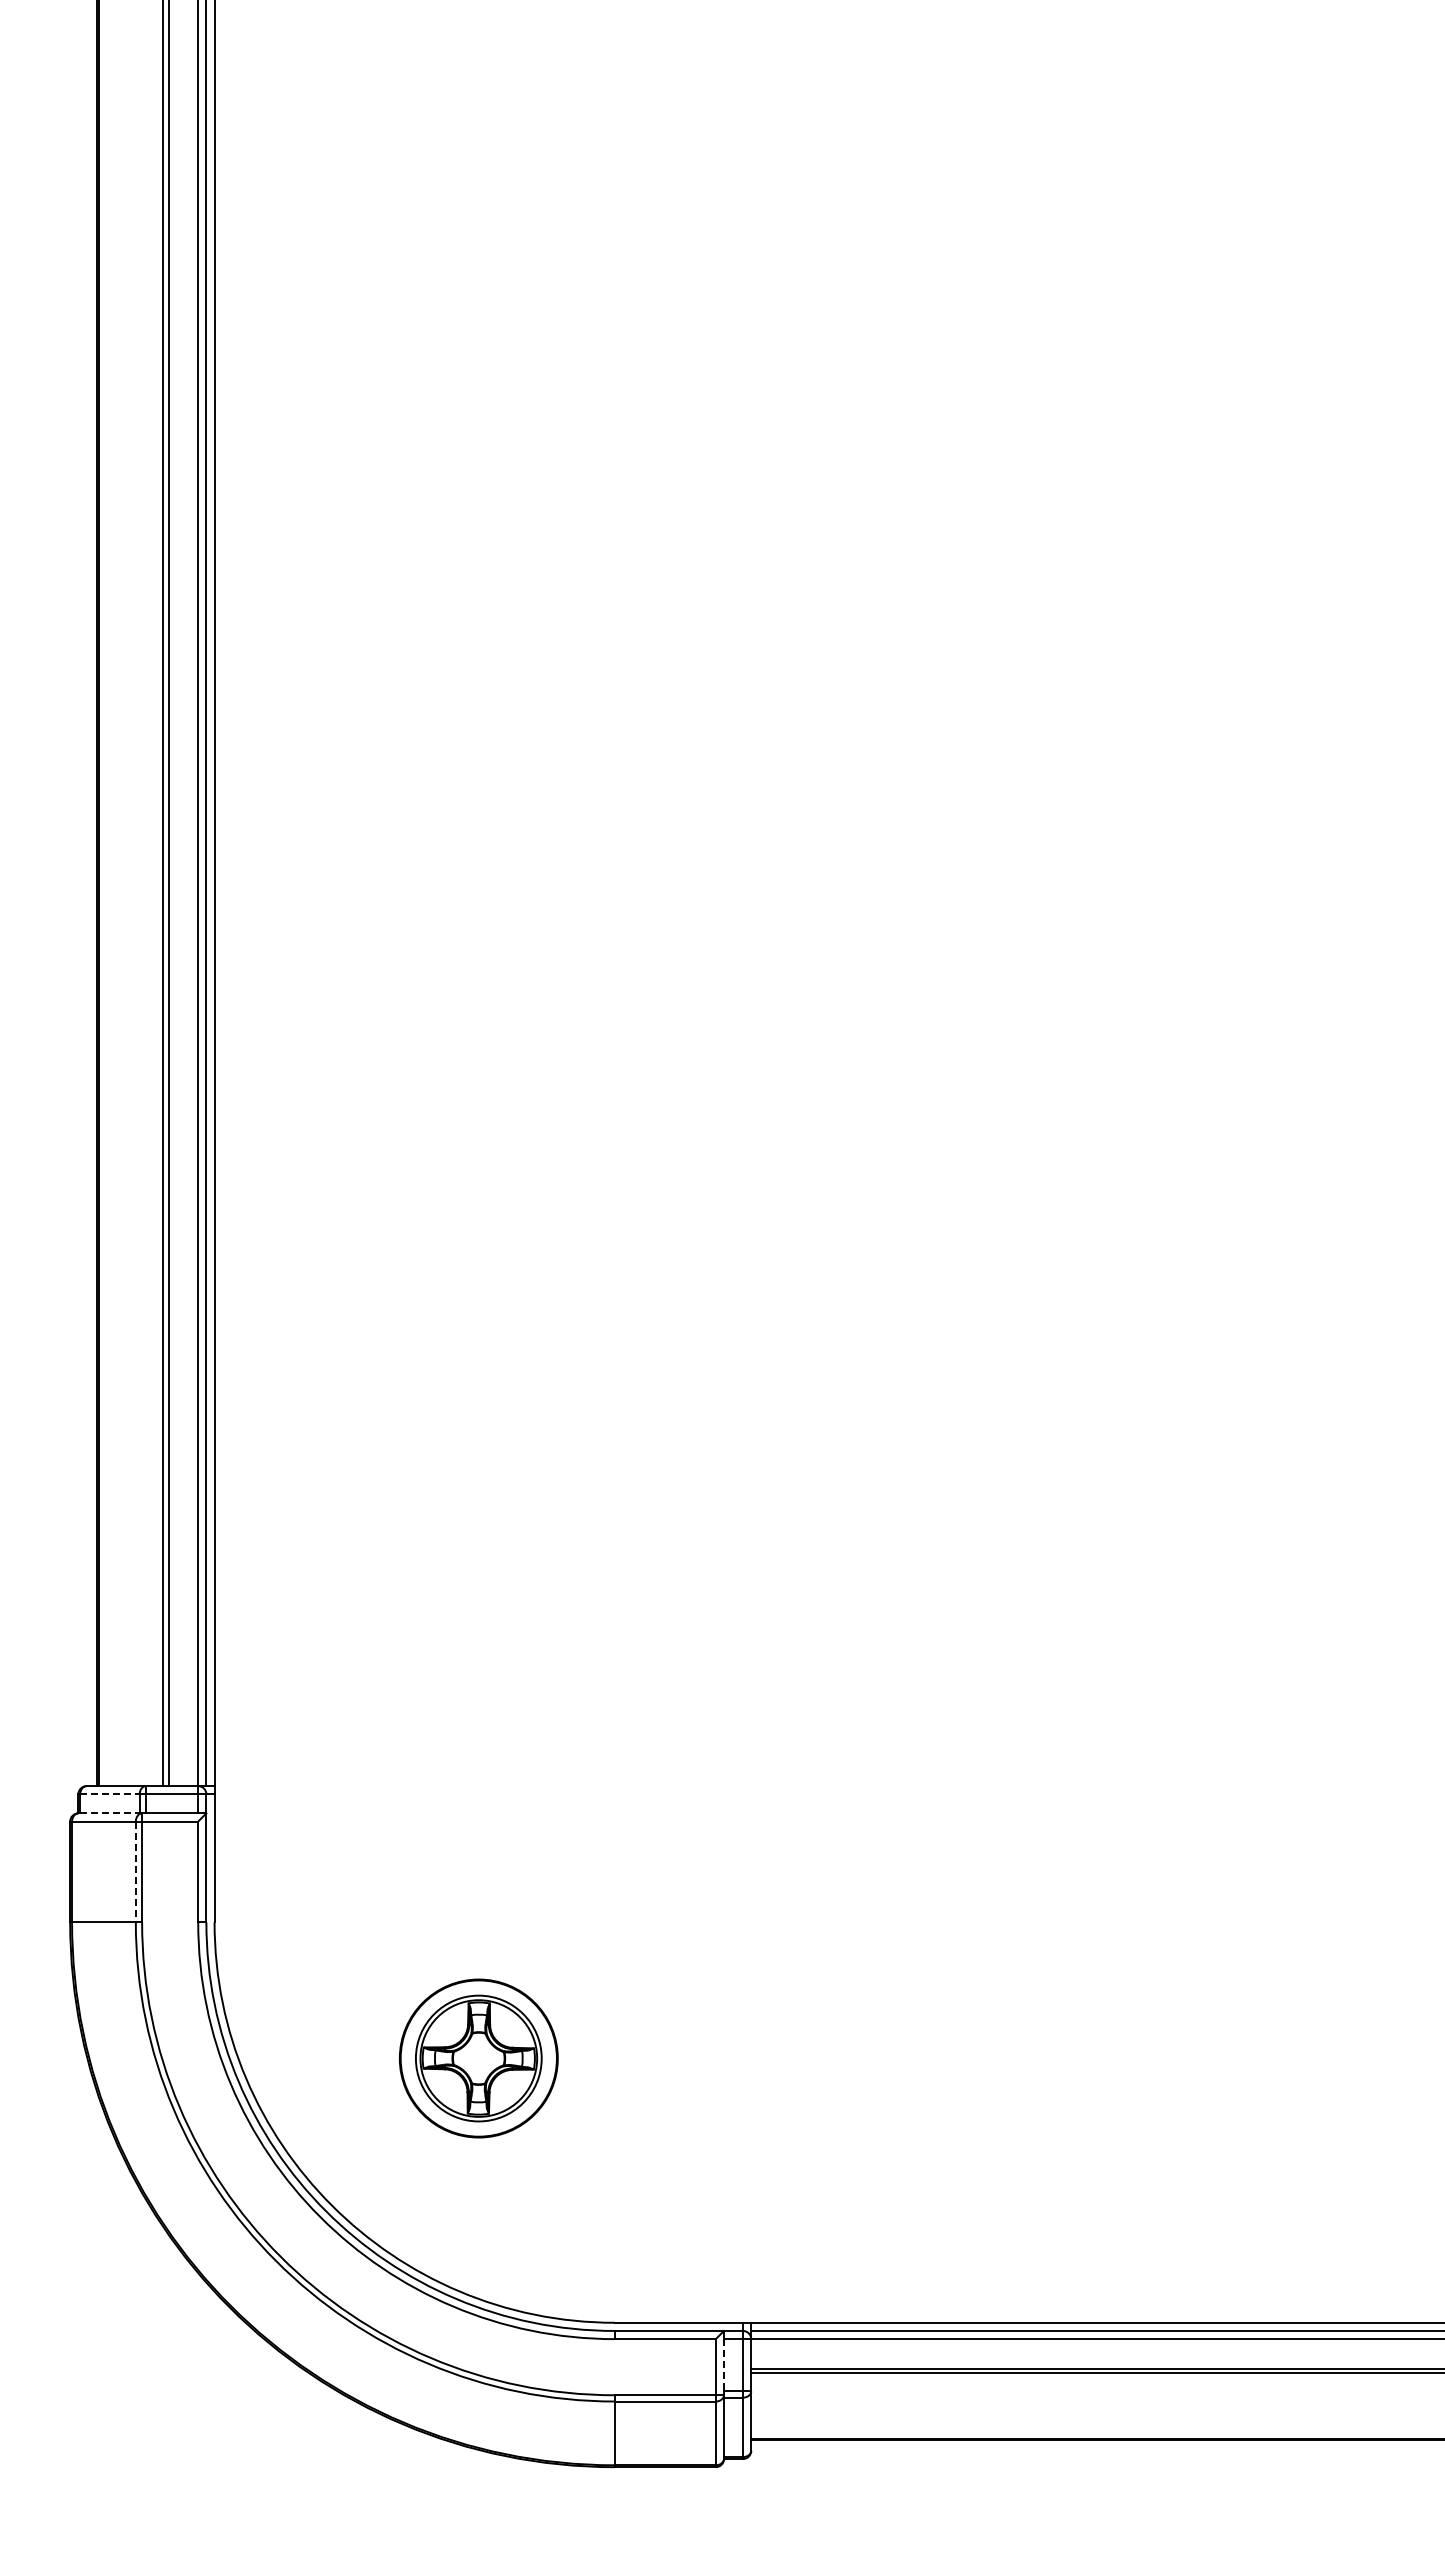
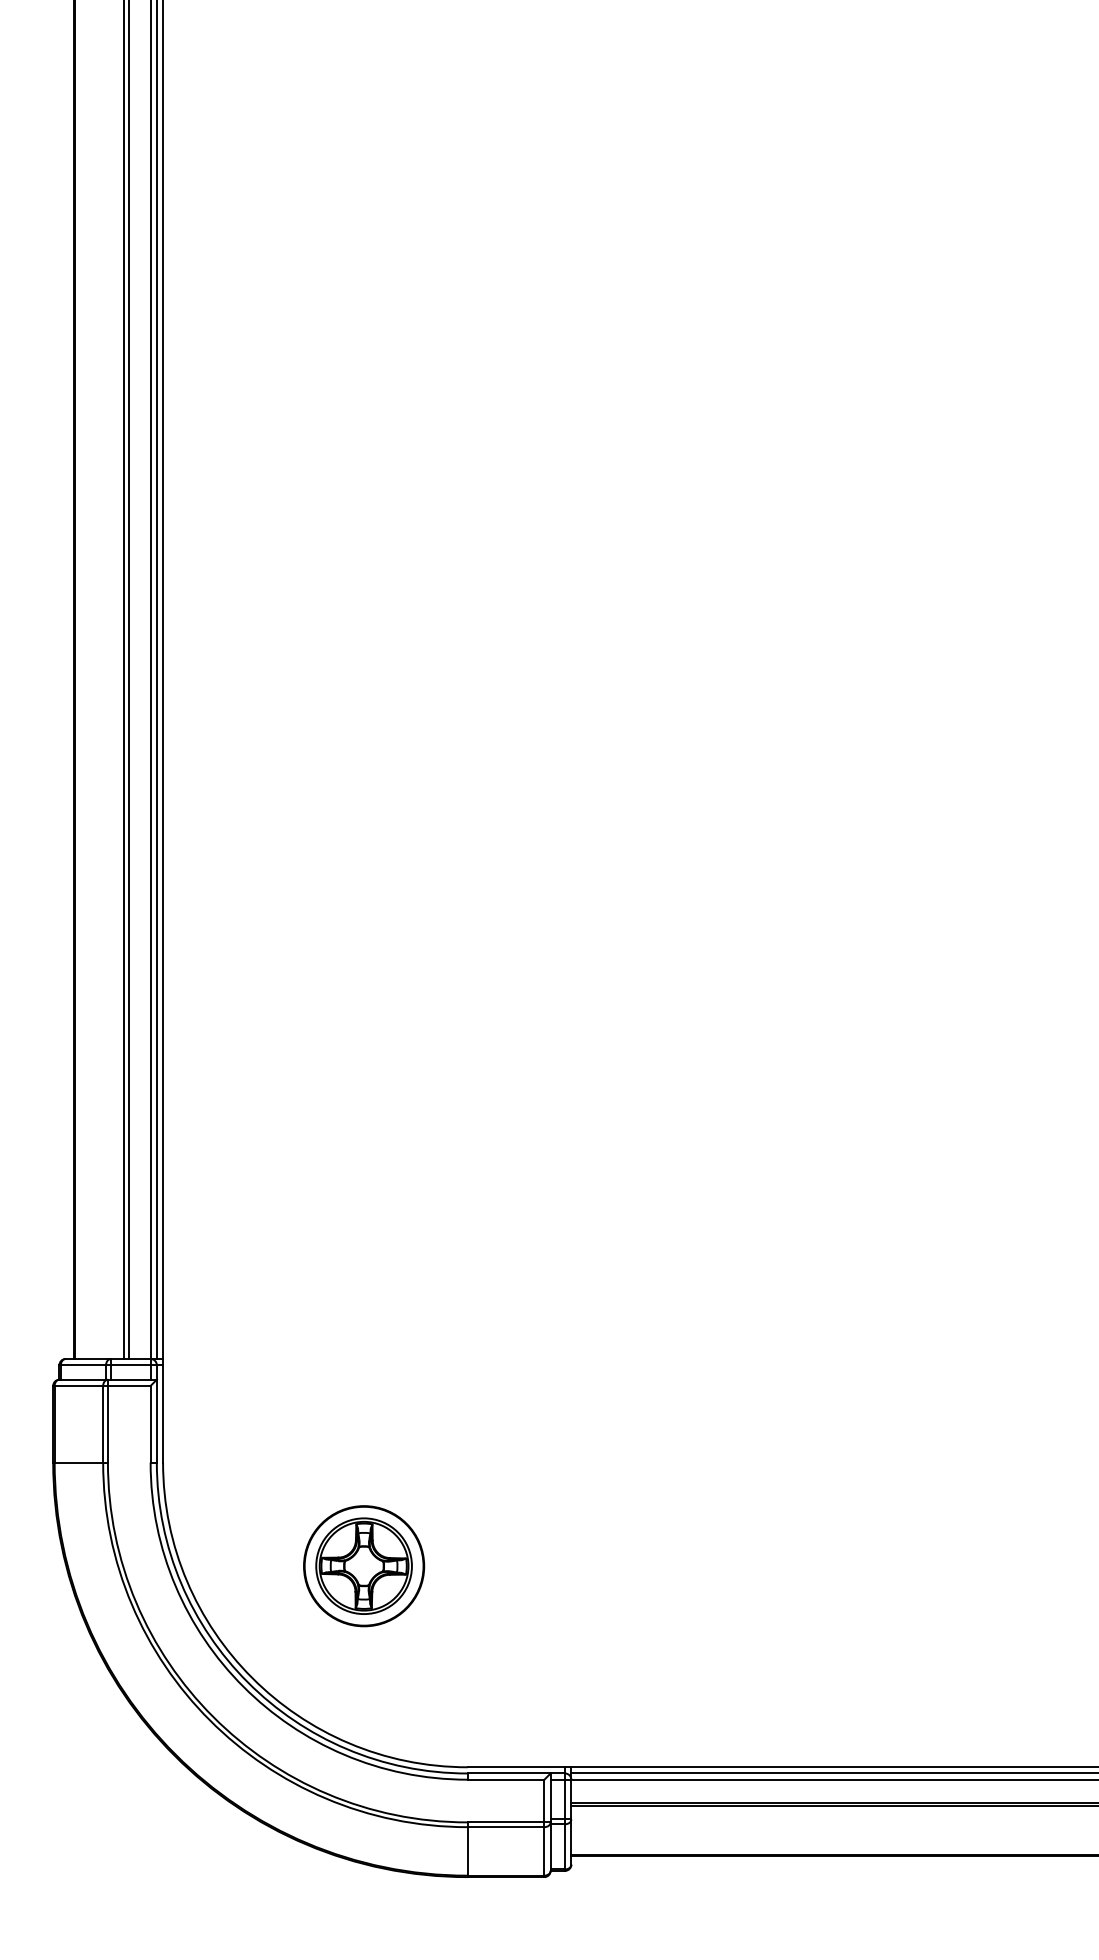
line: (109, 1794) -> (83, 1365), dashed -> solid
line: (109, 1813) -> (83, 1379), dashed -> solid
line: (135, 1872) -> (102, 1424), dashed -> solid
line: (723, 2365) -> (550, 1799), dashed -> solid

